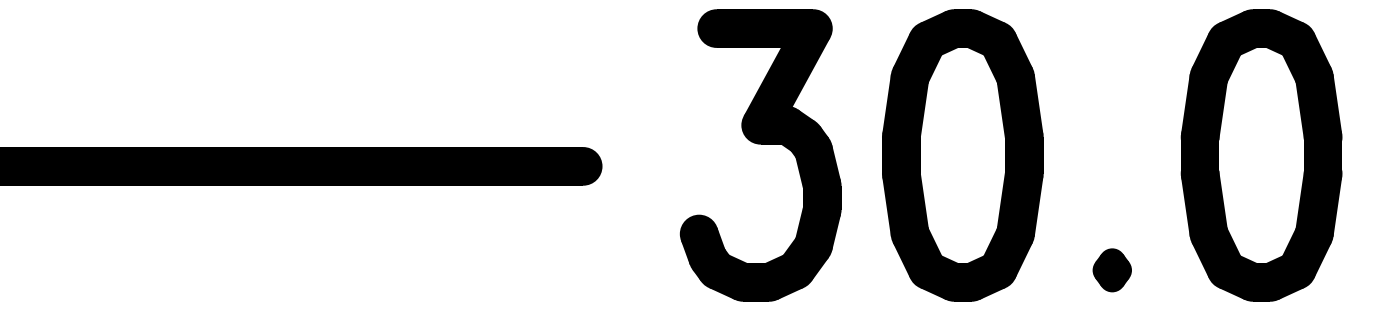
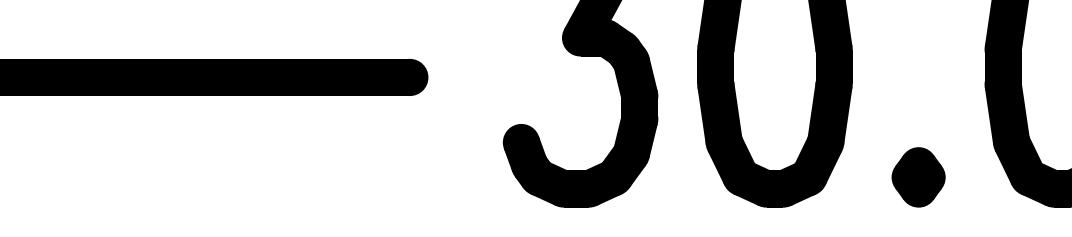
part: (1112, 270) -> (918, 177), size x1.43

